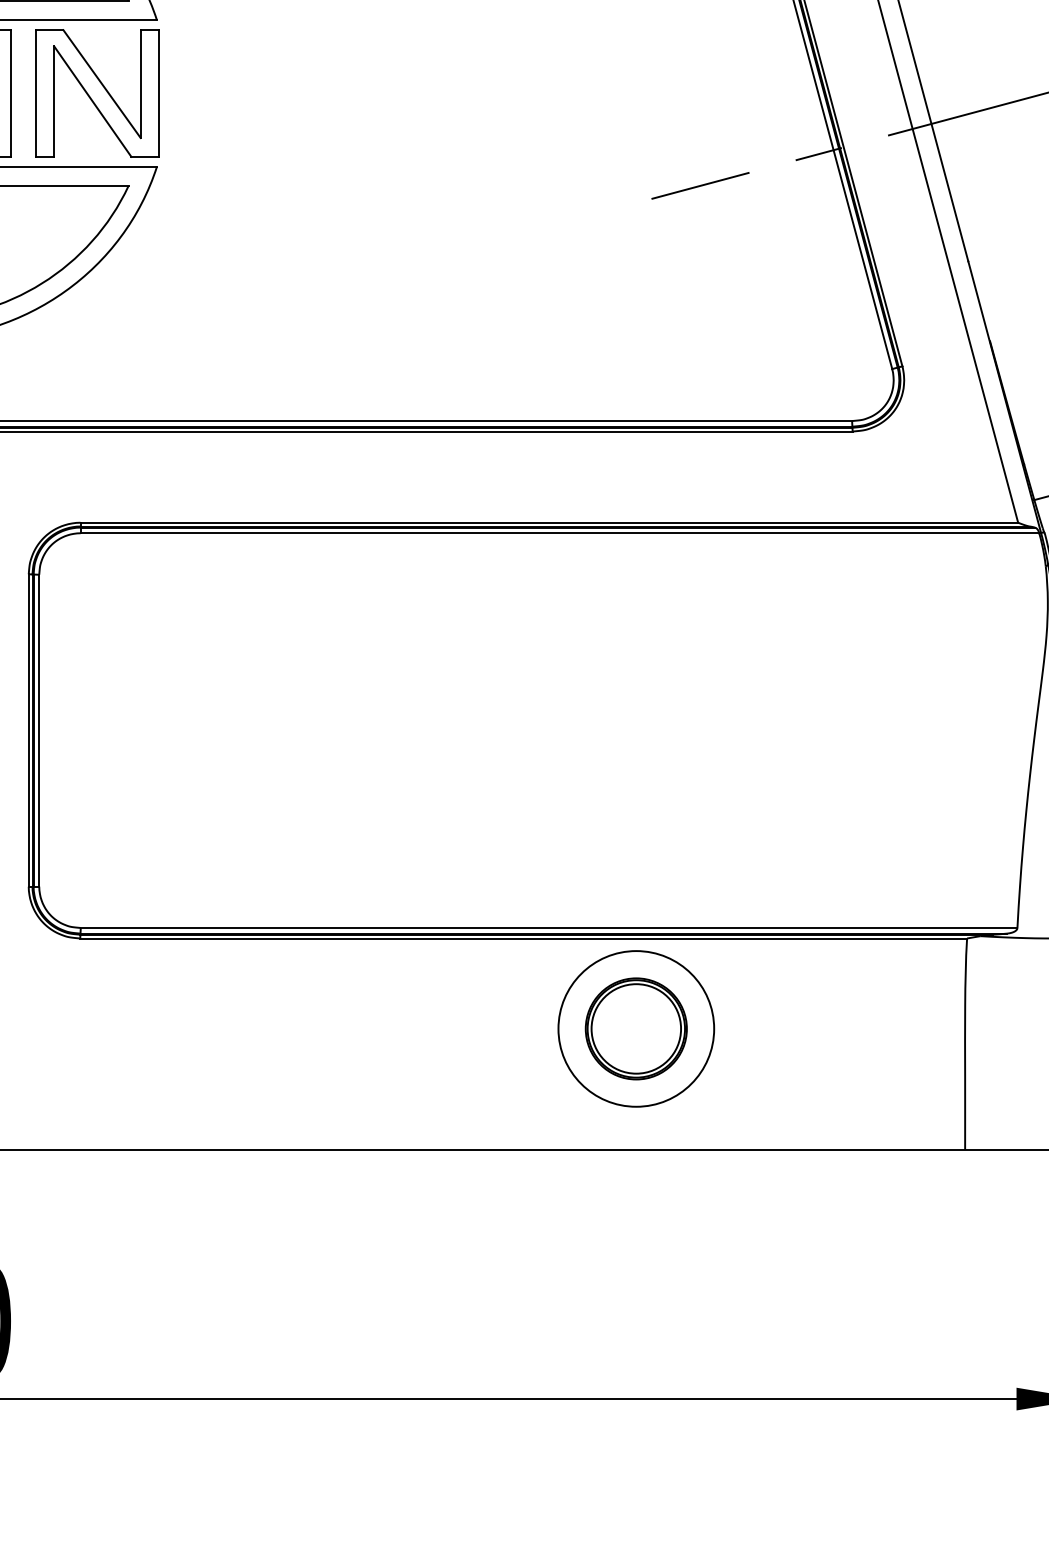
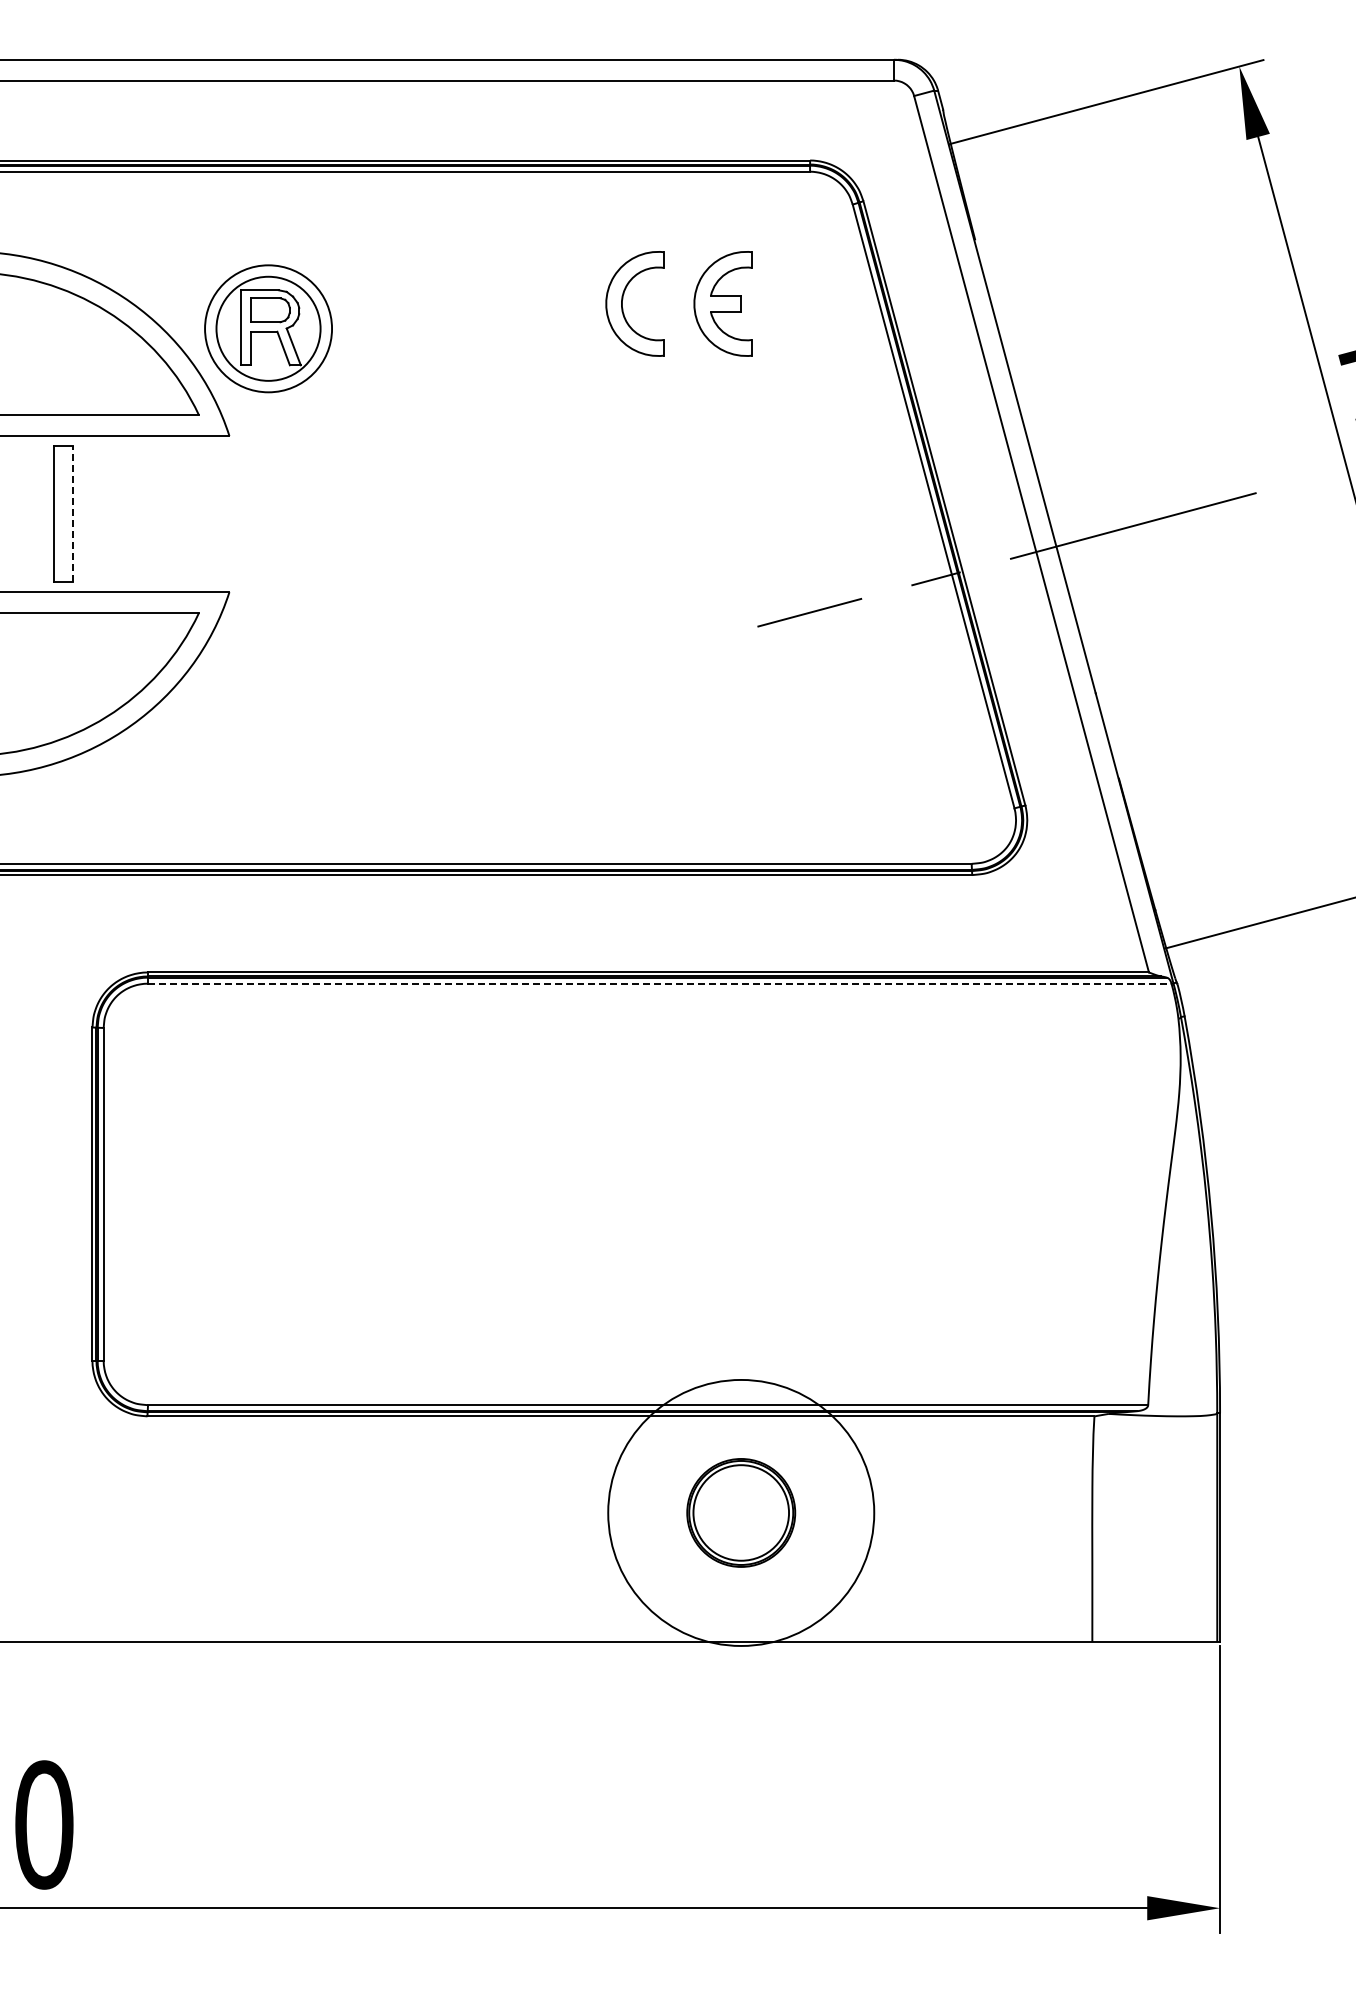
part: (97, 92) -> (165, 513), removed
line: (10, 93) -> (73, 514), solid -> dashed
line: (559, 533) -> (659, 983), solid -> dashed
circle: (636, 1028) -> (741, 1512), size x1.6

